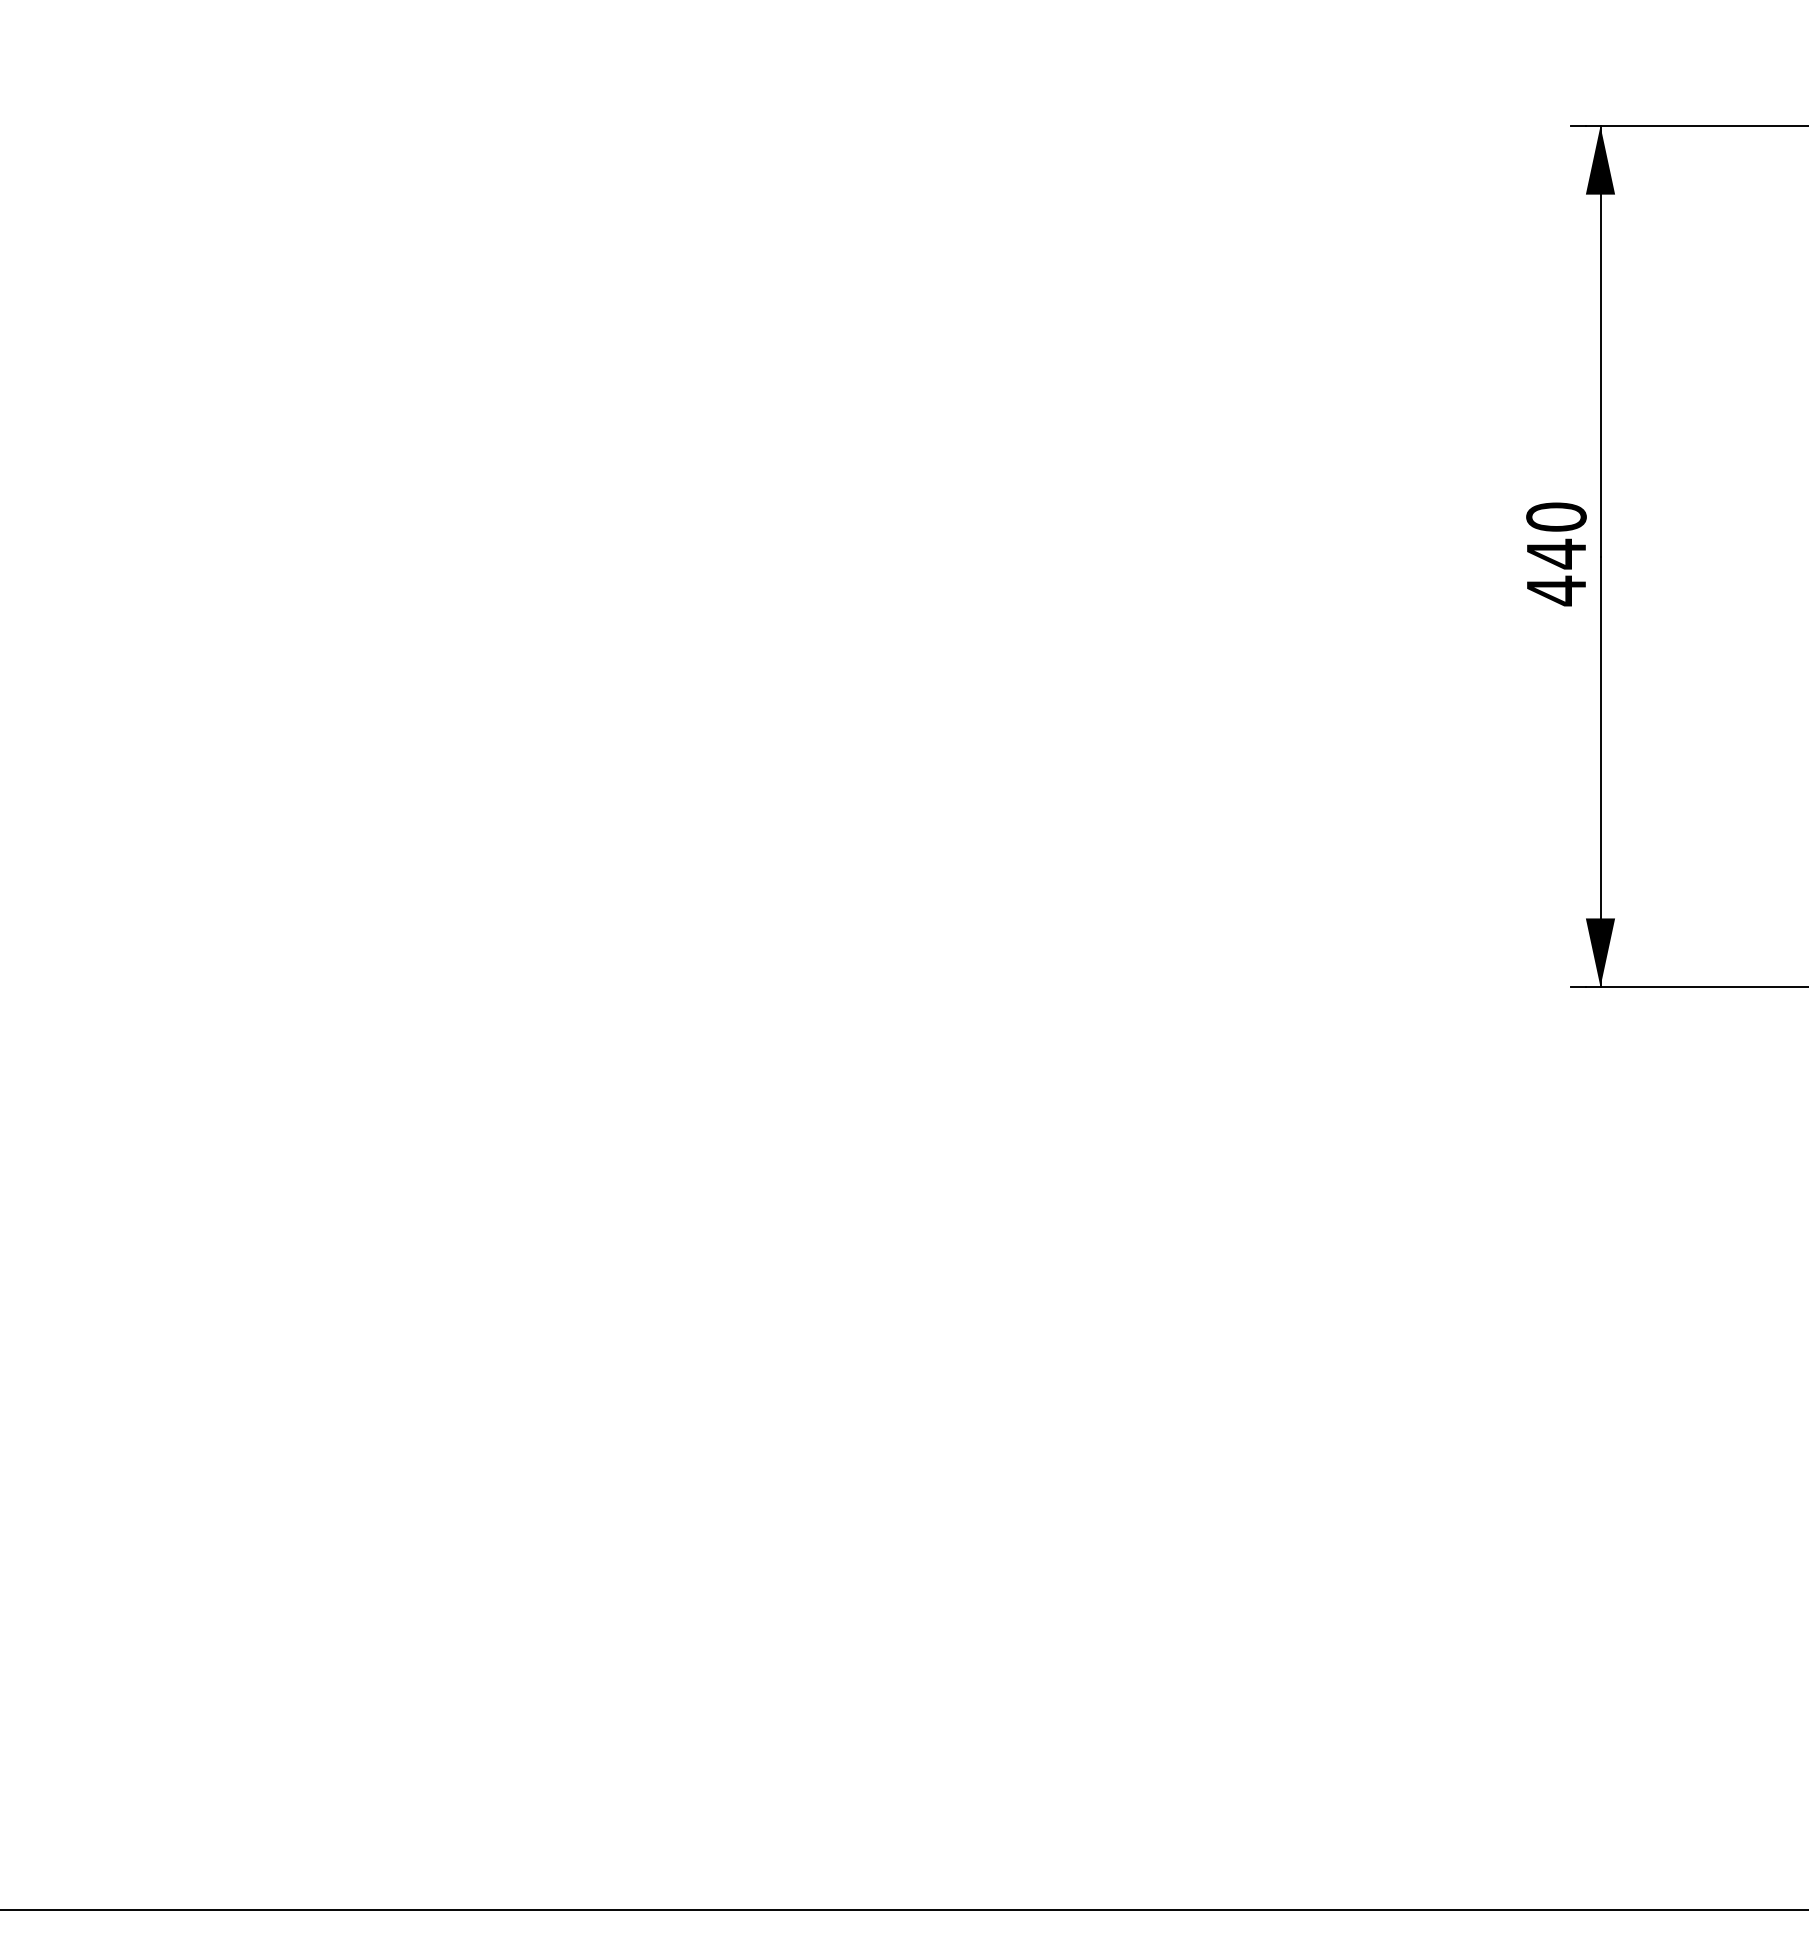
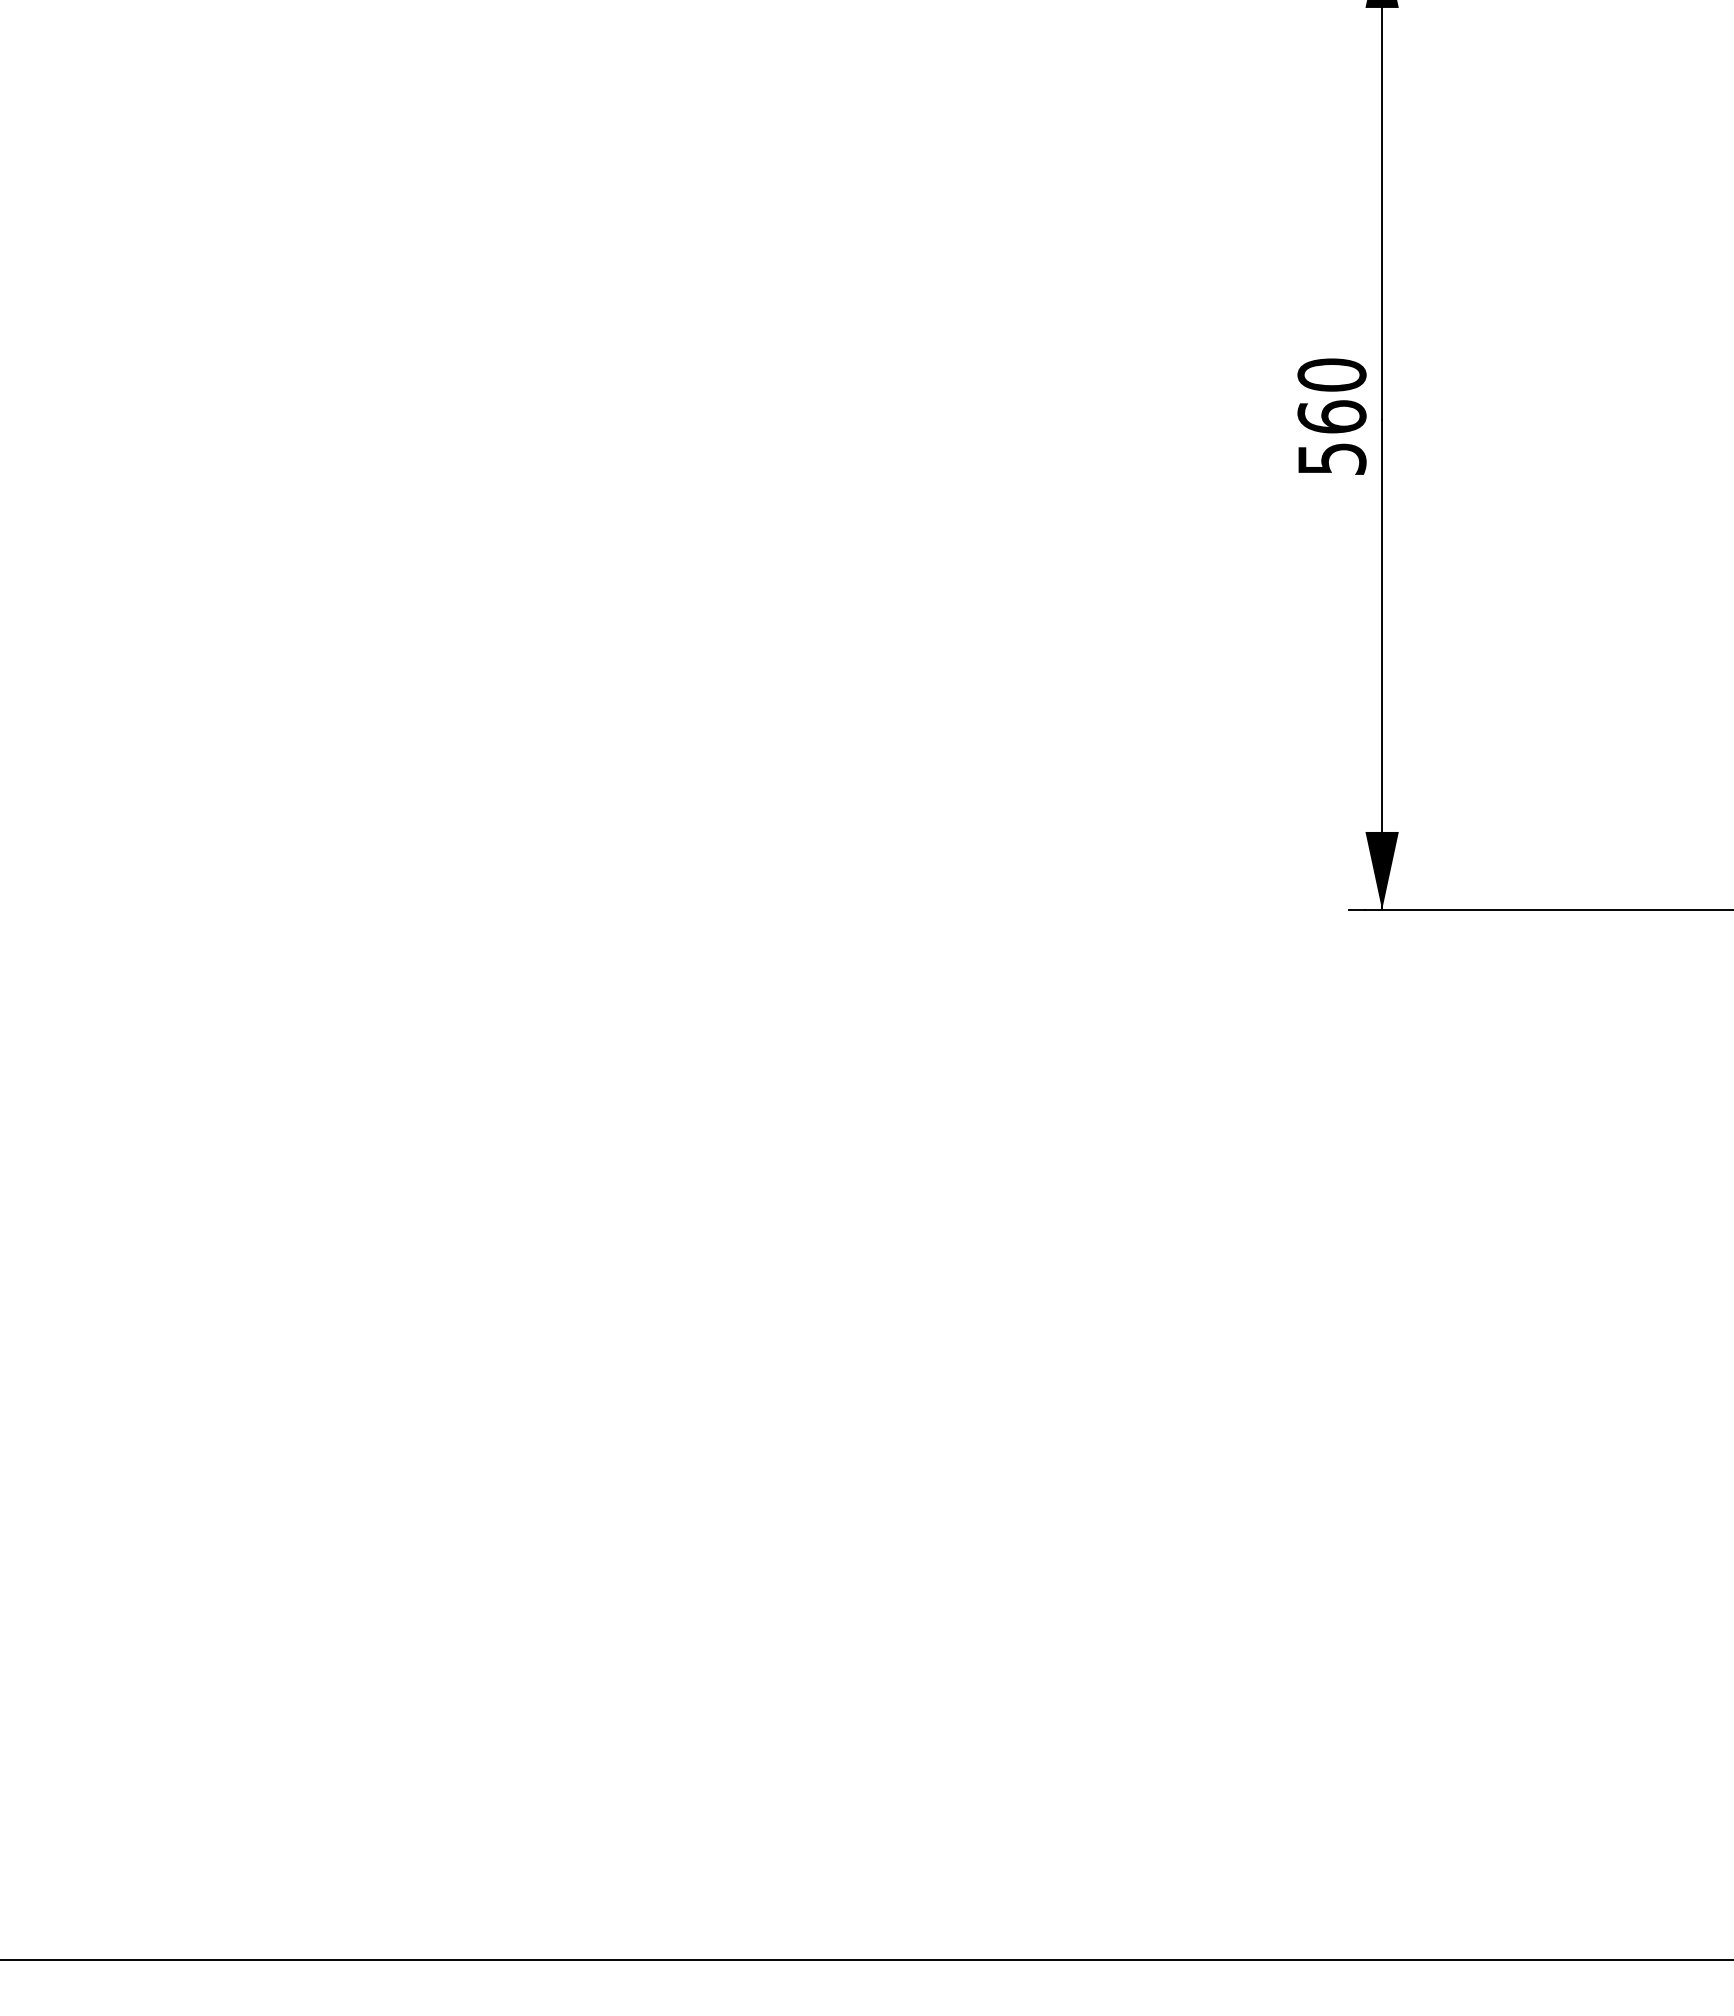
text: (1556, 572) -> (1332, 438), 440 -> 560

